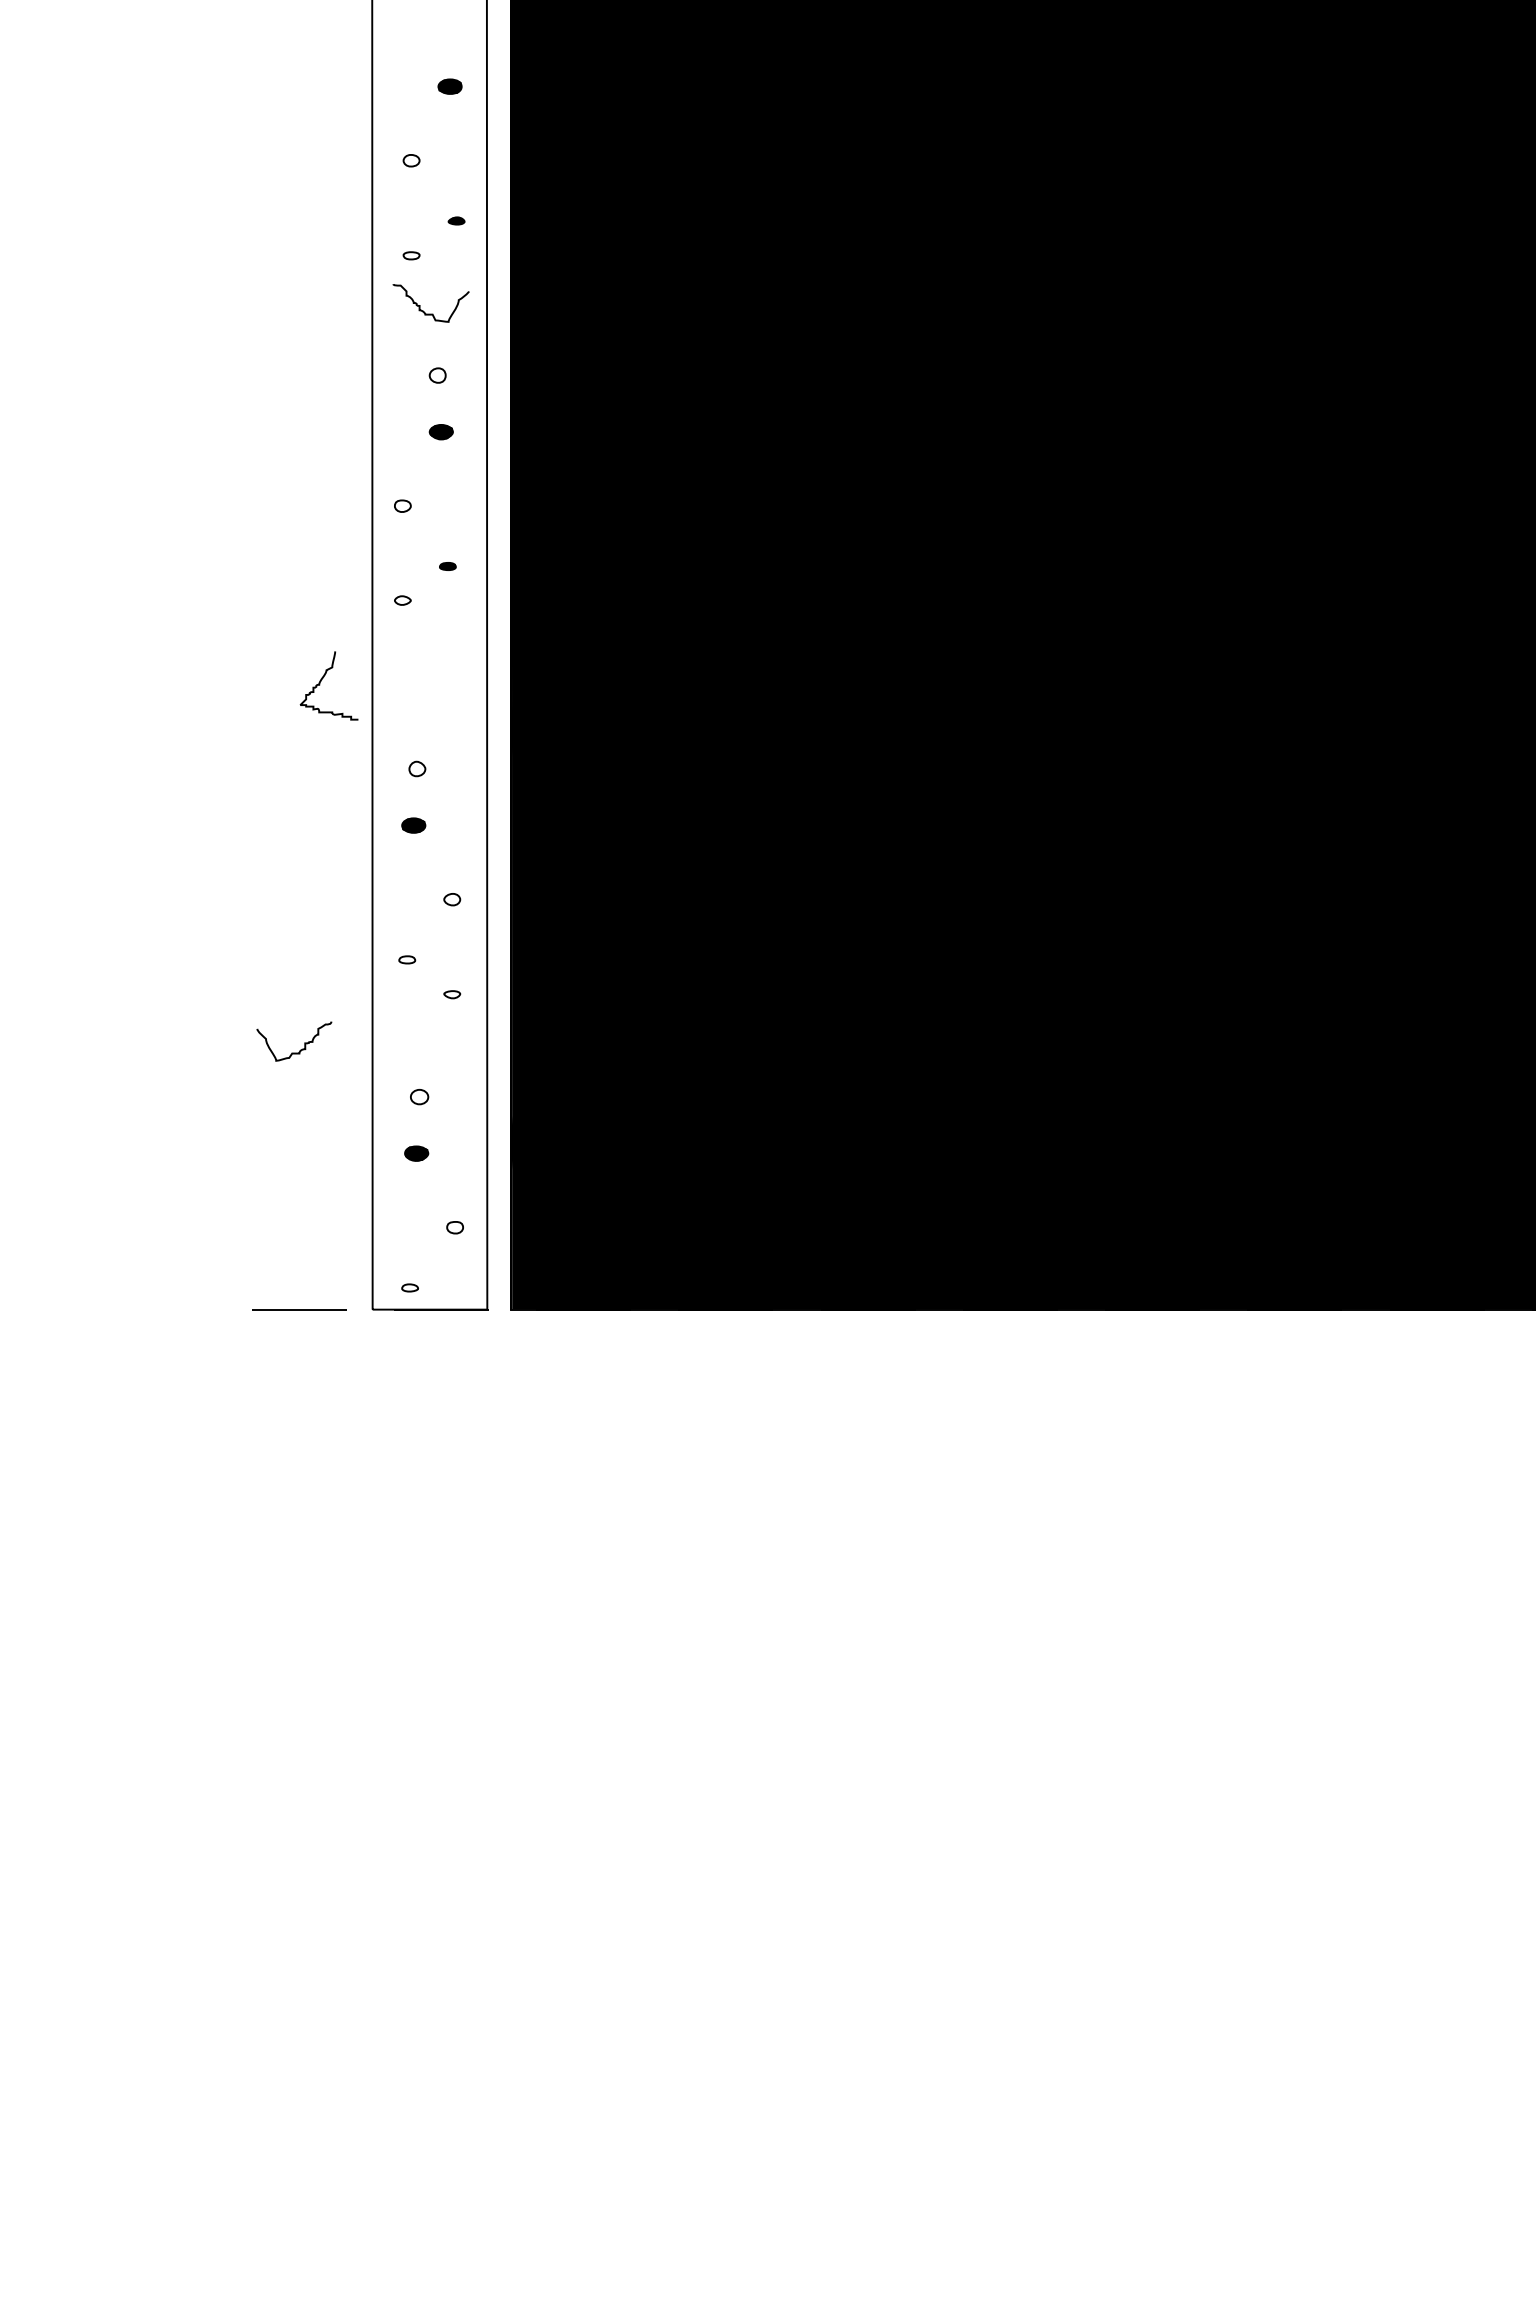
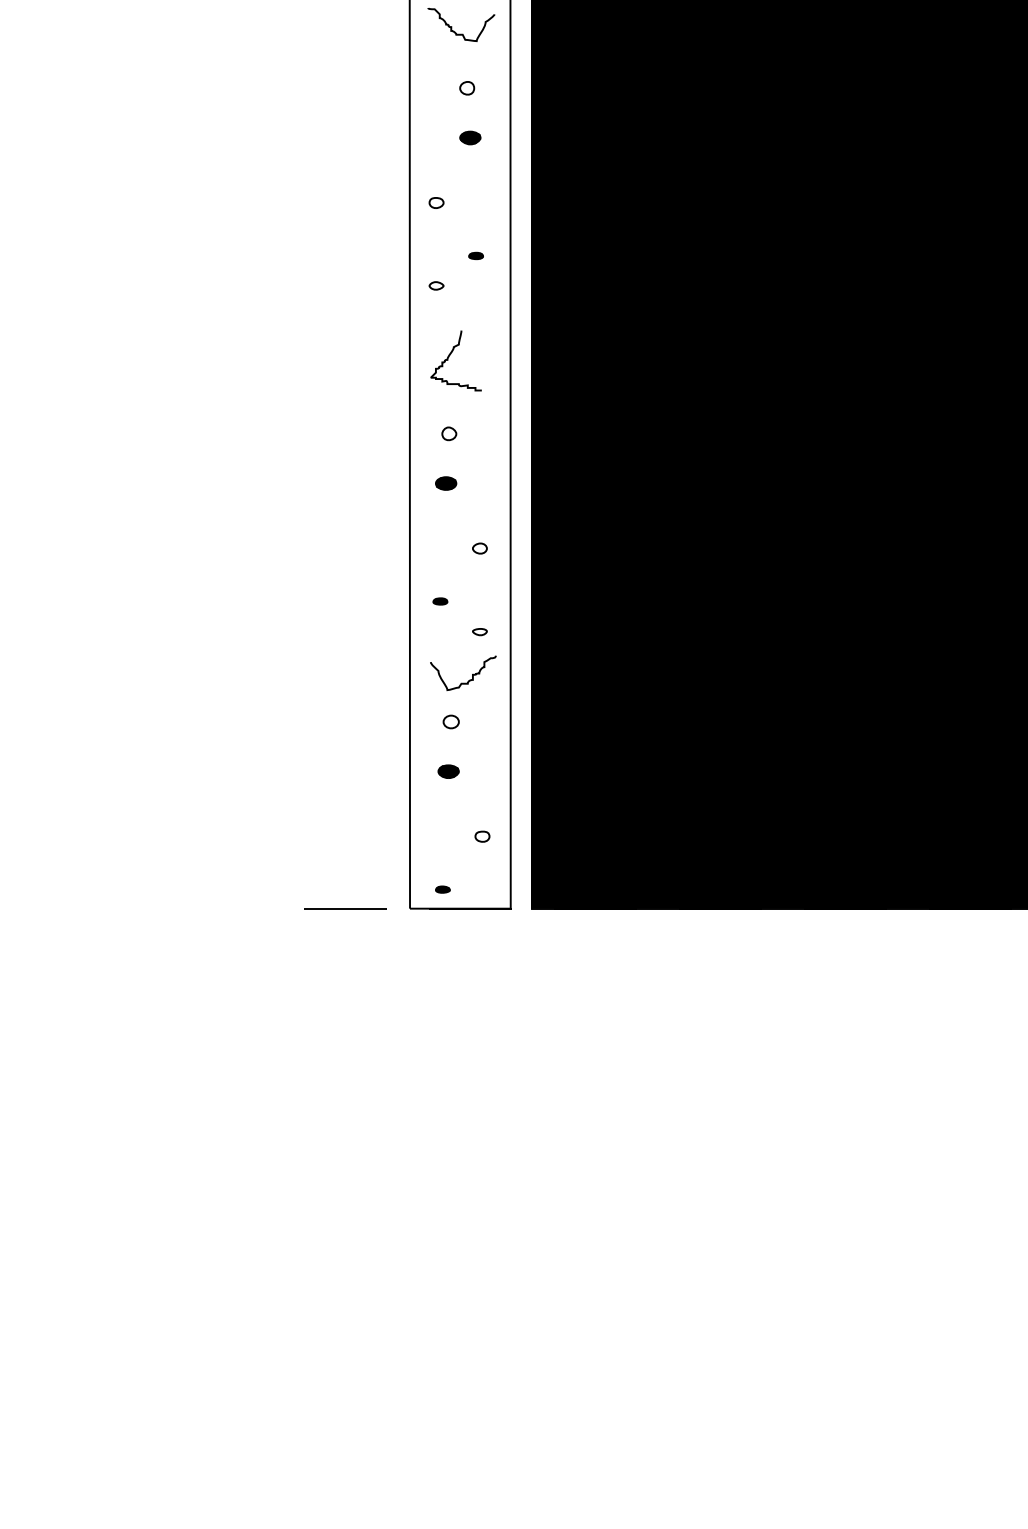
curve: (321, 681) -> (449, 356), moved
fill: (407, 959) -> (440, 601), added
curve: (300, 1049) -> (468, 680), moved
fill: (410, 1287) -> (443, 889), added

